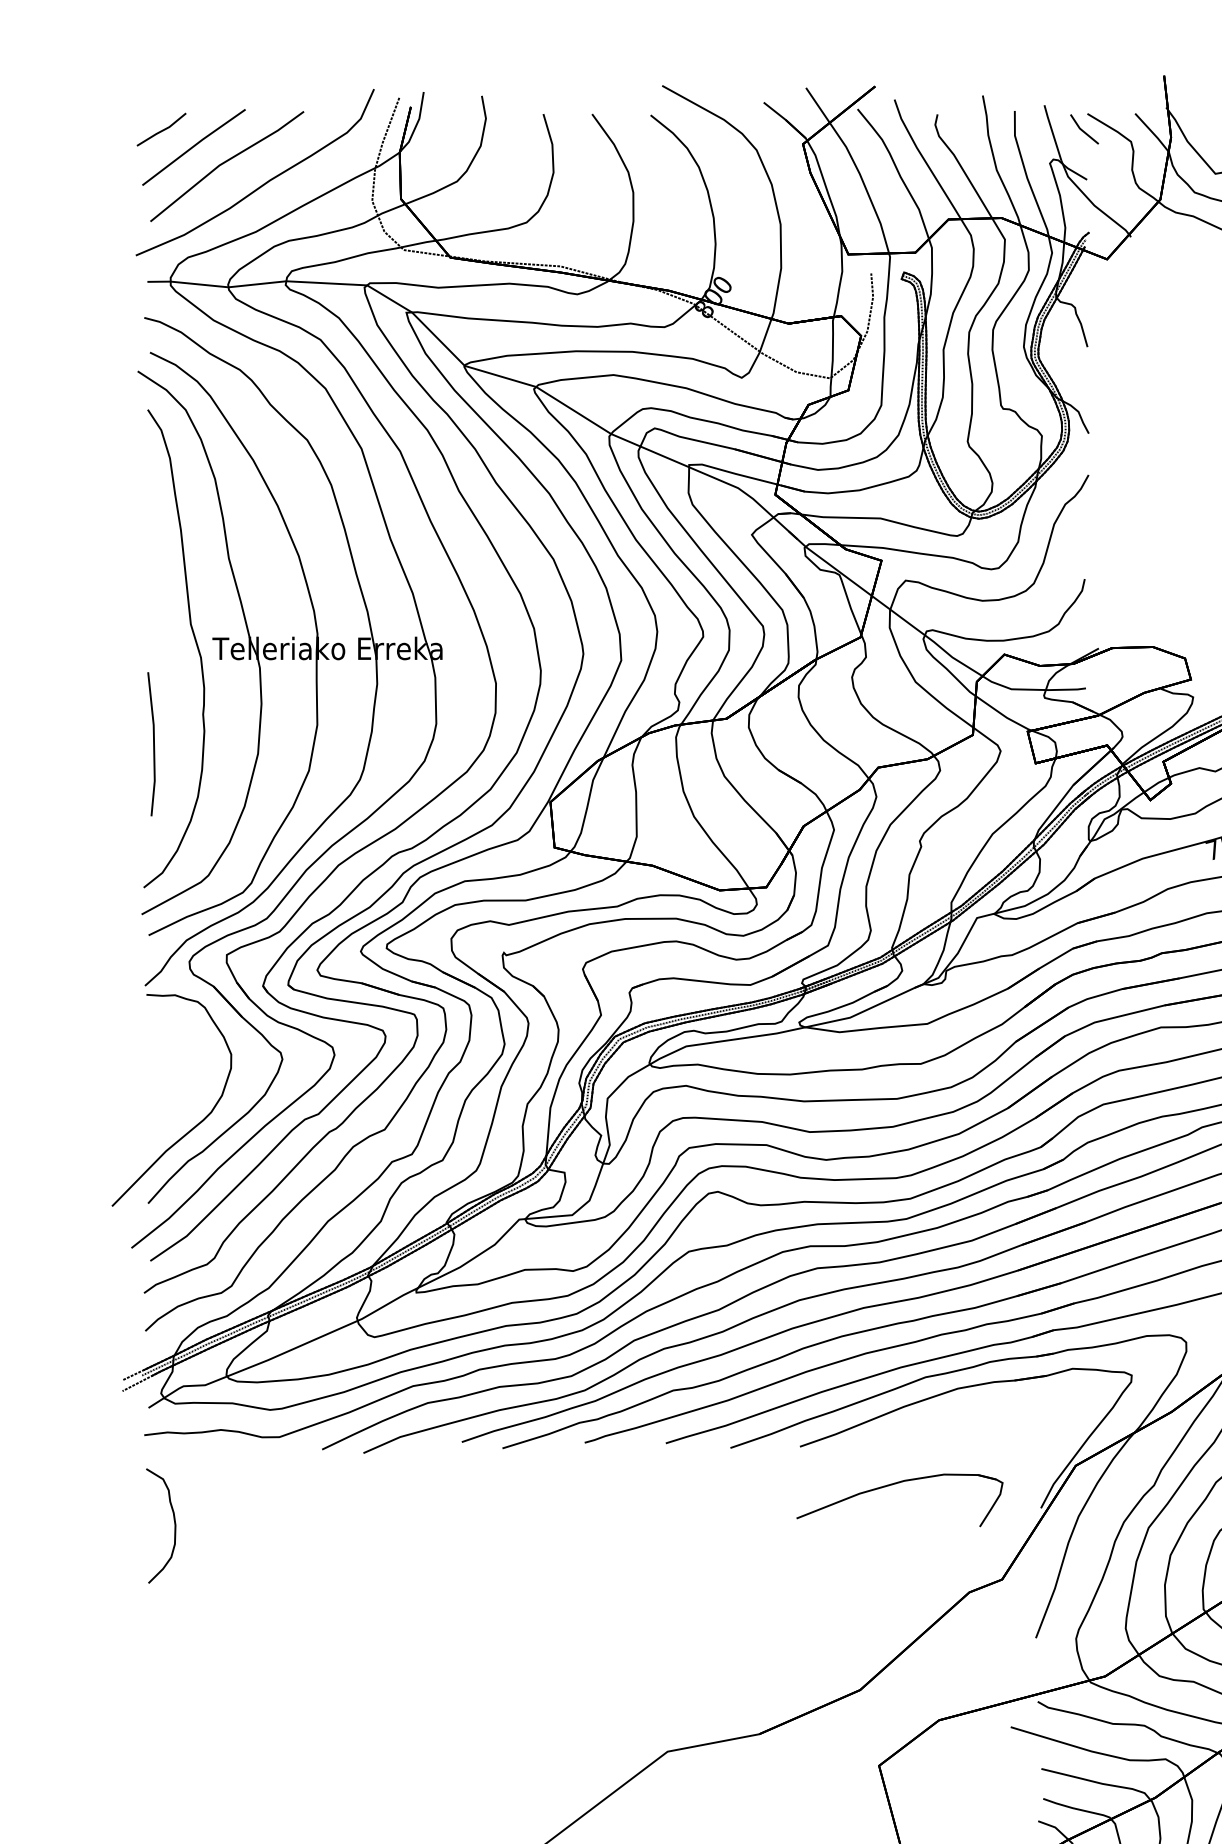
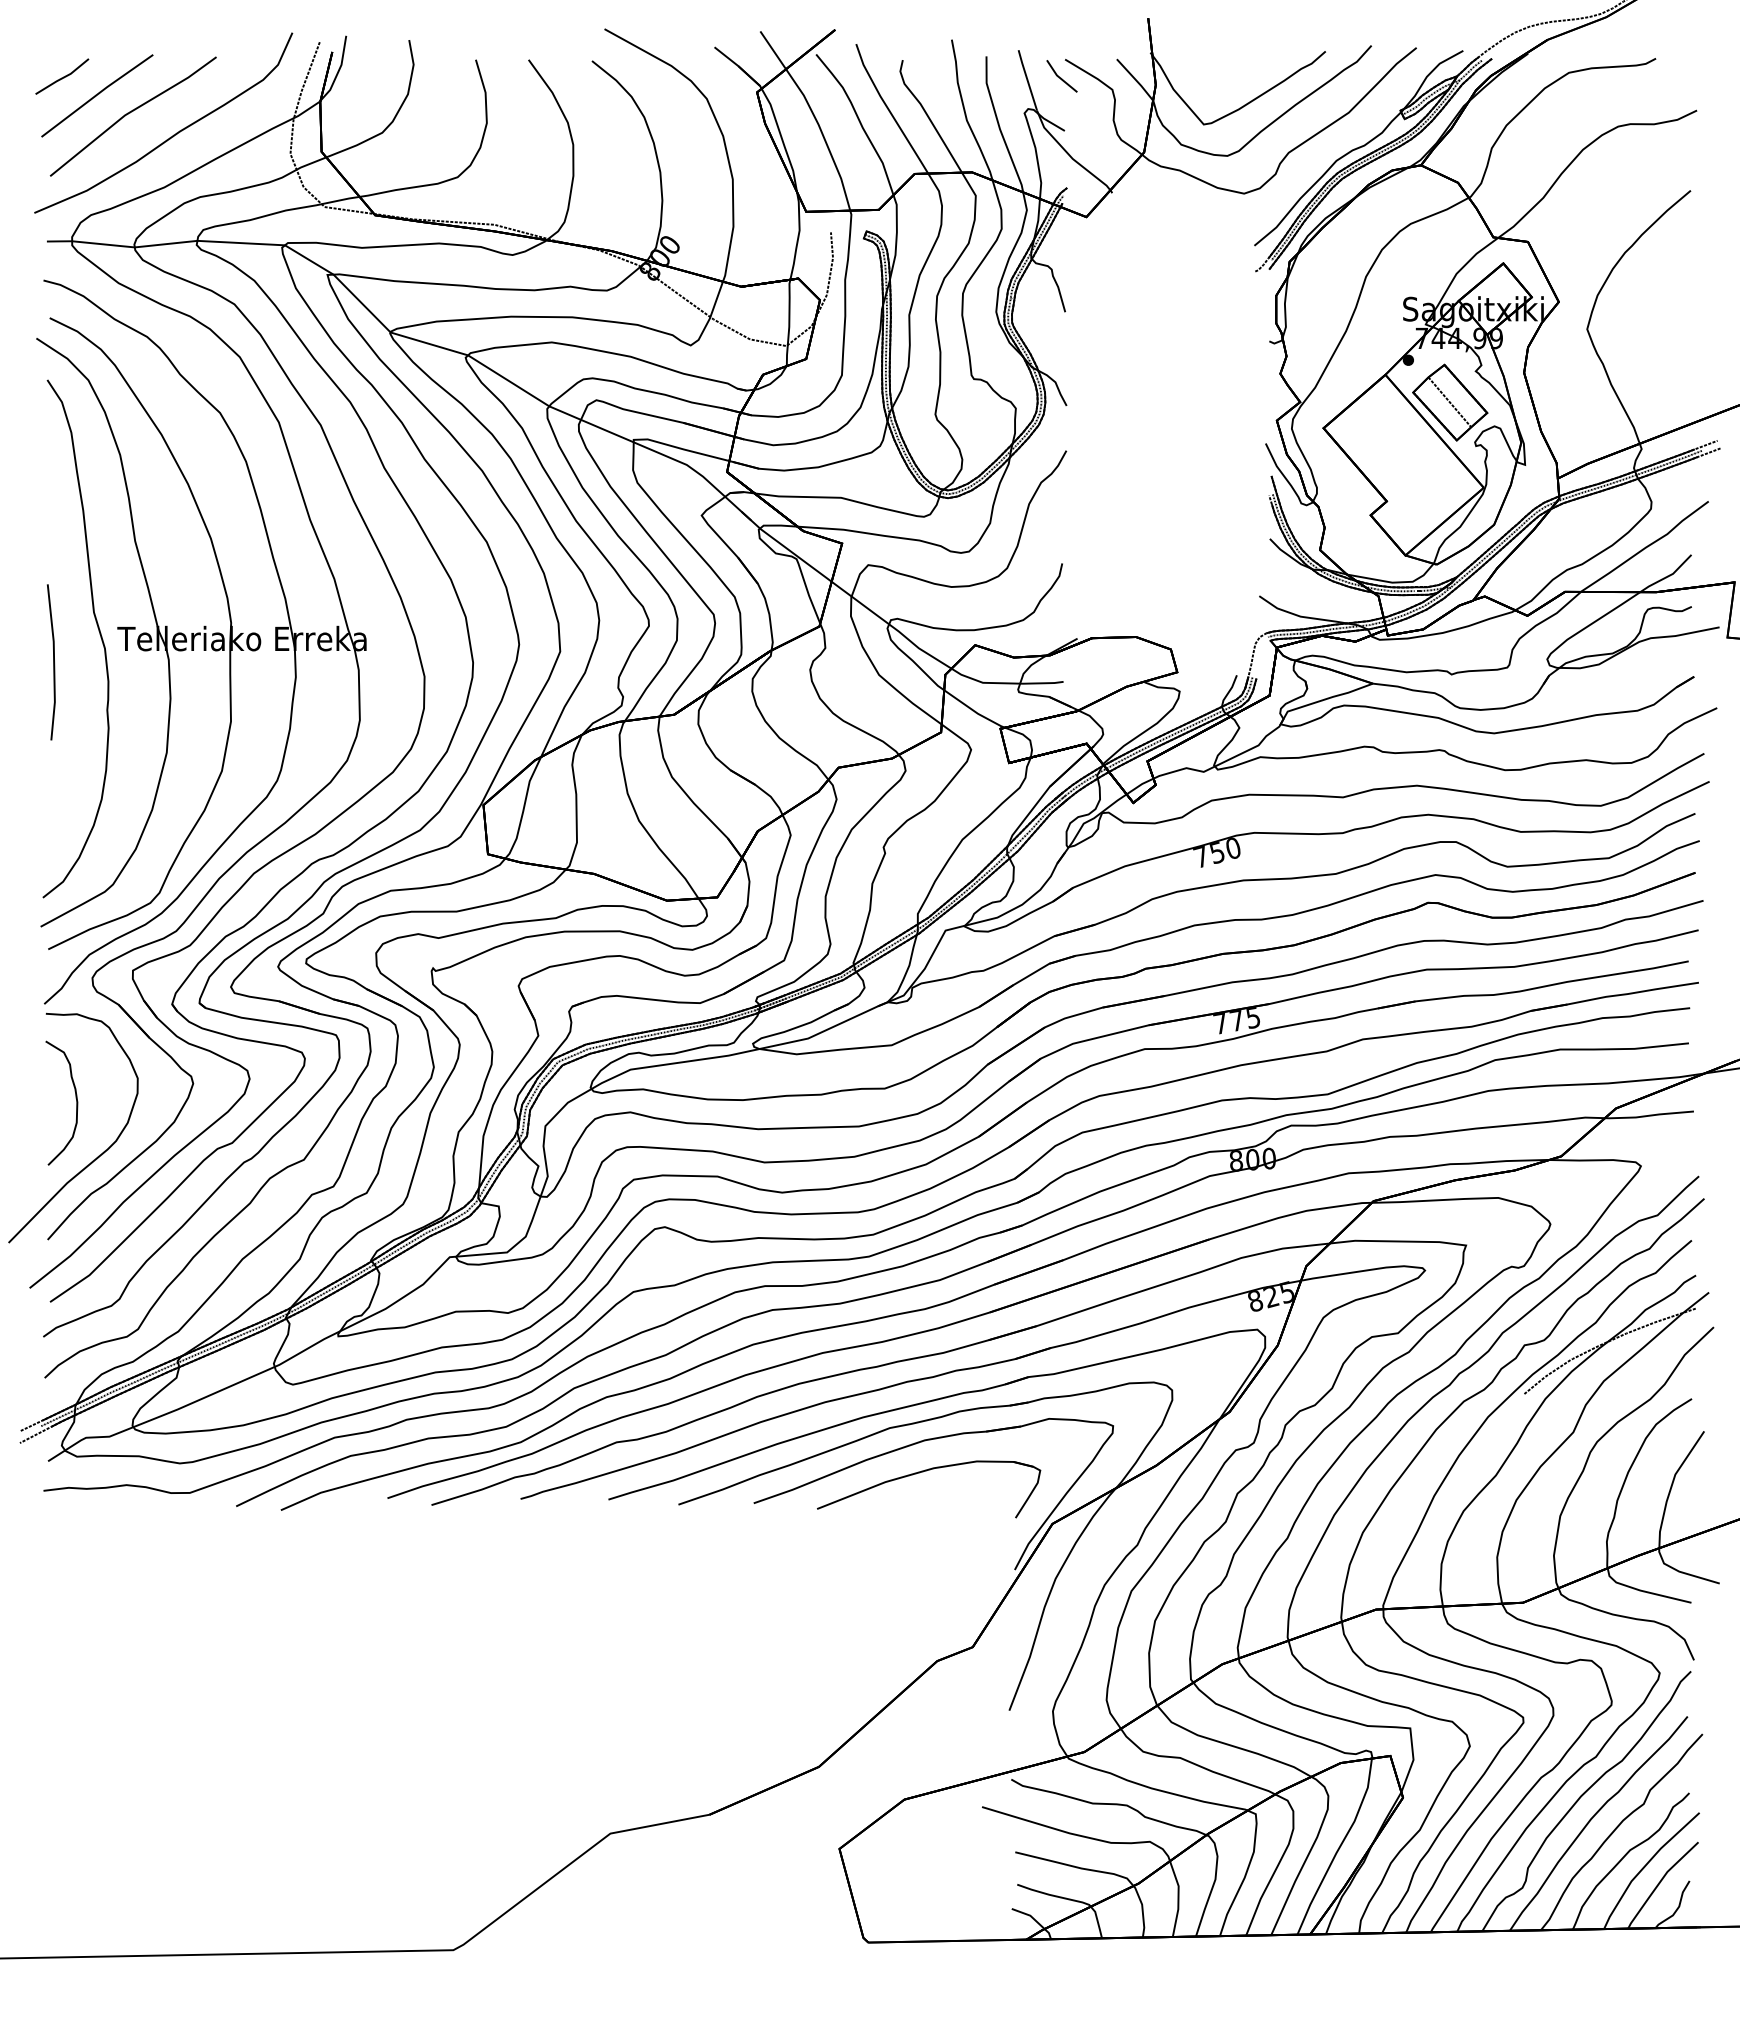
line: (153, 744) -> (53, 662), moved
part: (894, 1484) -> (923, 1472), moved
curve: (173, 1521) -> (75, 1098), moved

